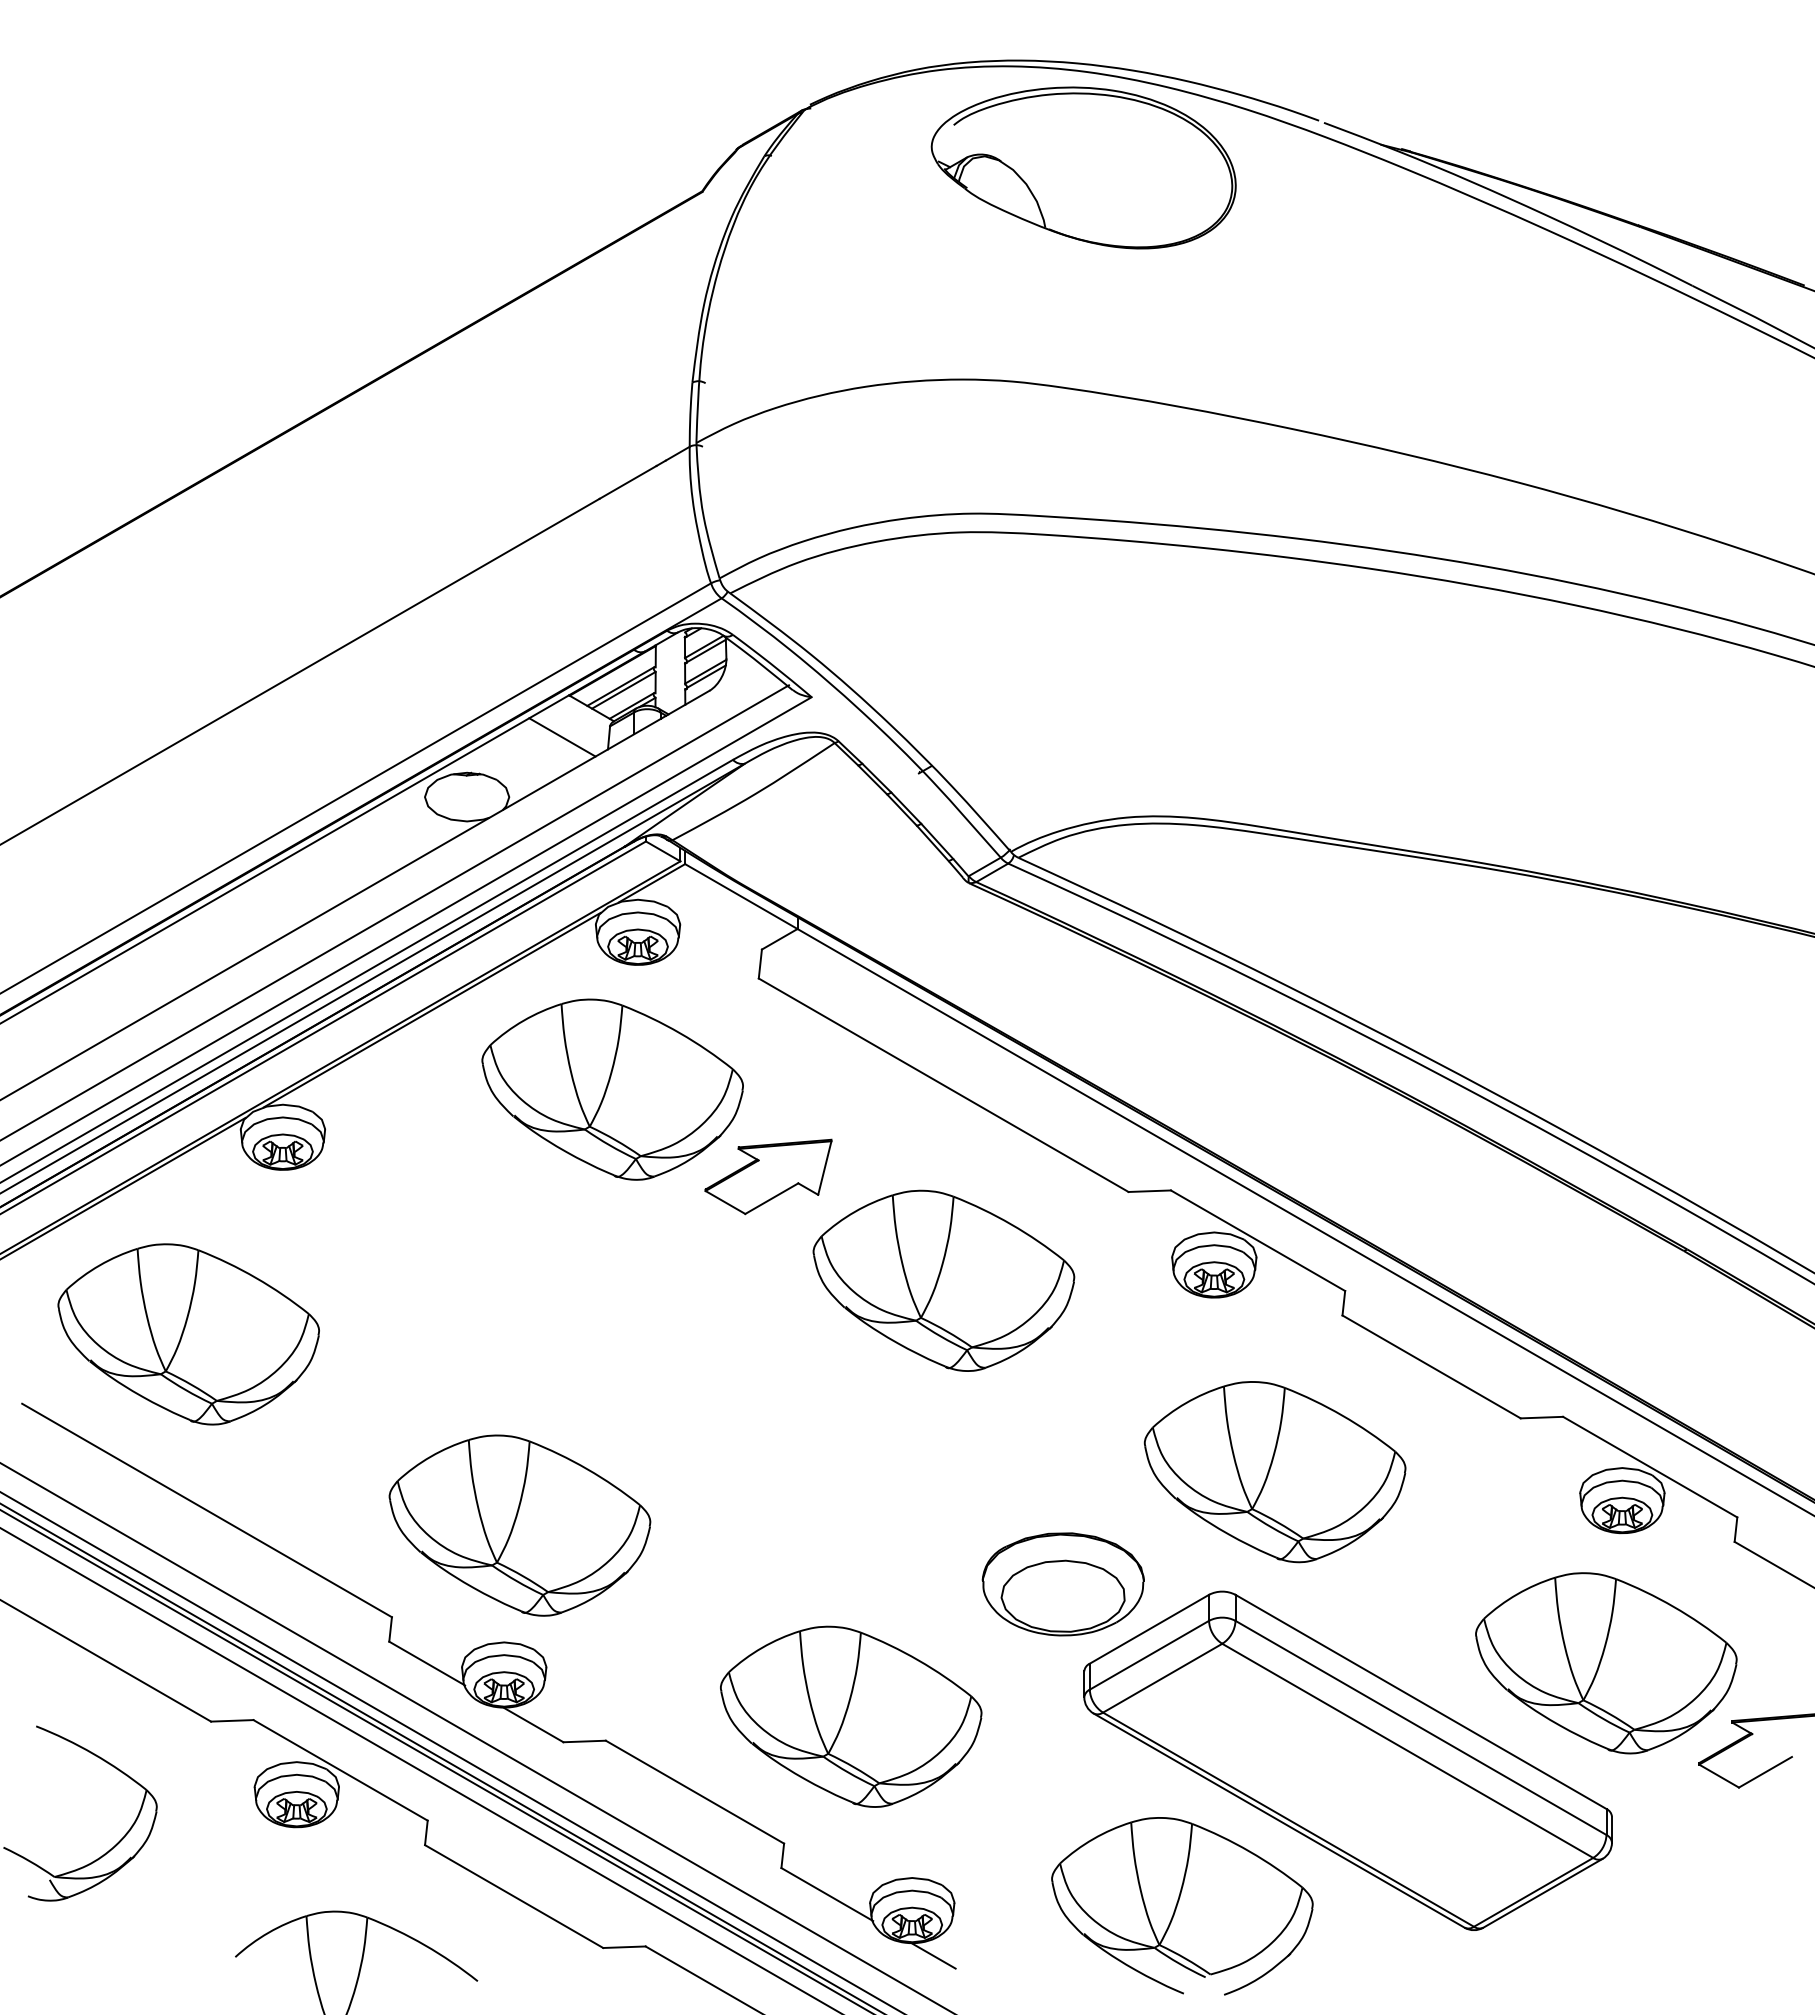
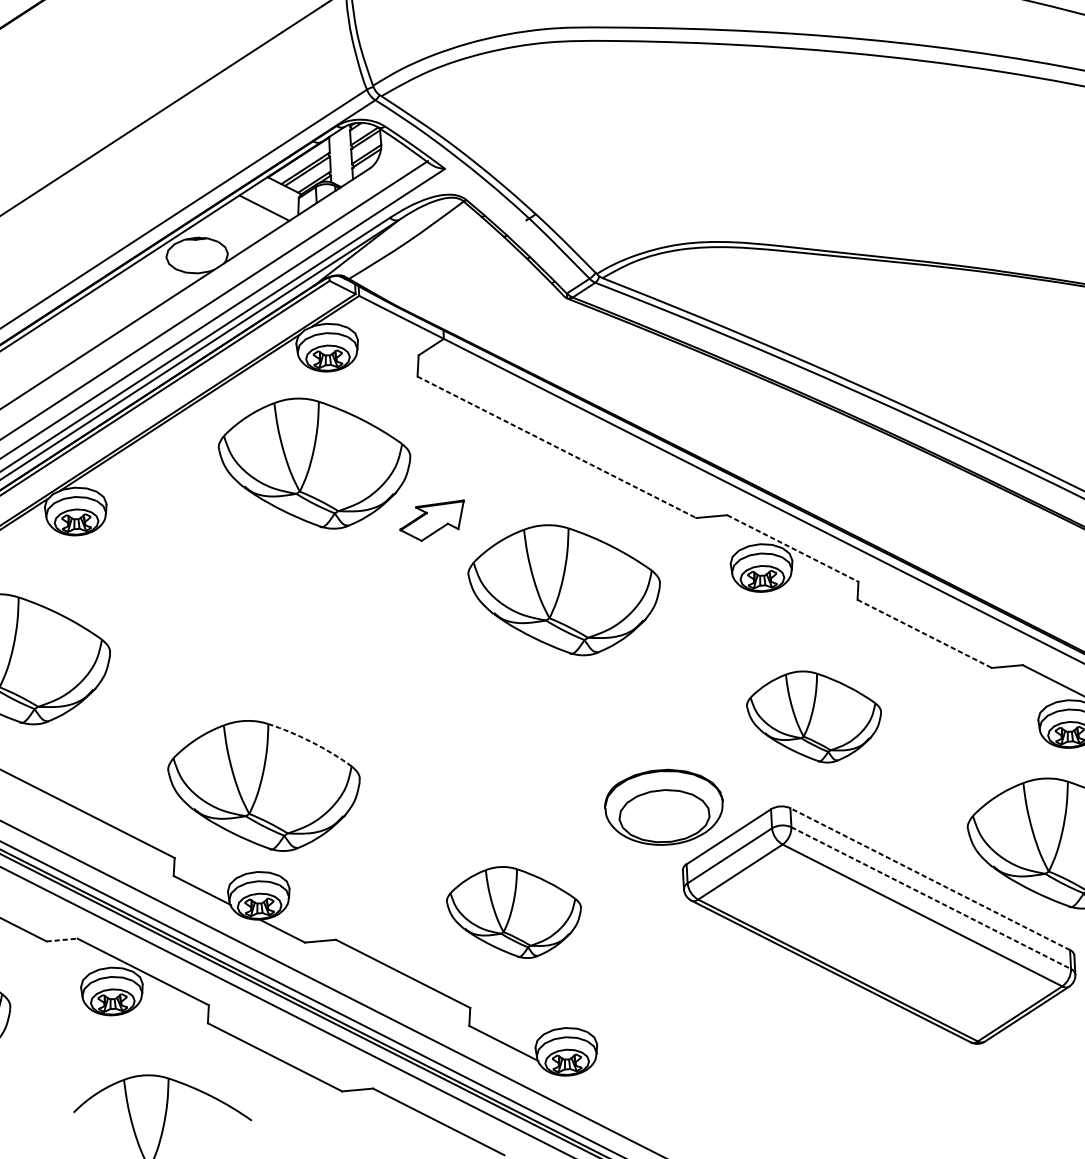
line: (944, 1085) -> (557, 447), solid -> dashed
part: (768, 1176) -> (432, 520), size x0.7
line: (1258, 1240) -> (793, 548), solid -> dashed
line: (1431, 1366) -> (924, 633), solid -> dashed
arc: (587, 1469) -> (311, 742), solid -> dashed
part: (1274, 1472) -> (814, 717), size x0.7
line: (1420, 1701) -> (929, 878), solid -> dashed
part: (851, 1716) -> (514, 912), size x0.7
line: (232, 1720) -> (62, 939), solid -> dashed
line: (1421, 1728) -> (931, 898), solid -> dashed
part: (1182, 1906) -> (763, 1038), removed
line: (932, 1955) -> (583, 1083), removed

